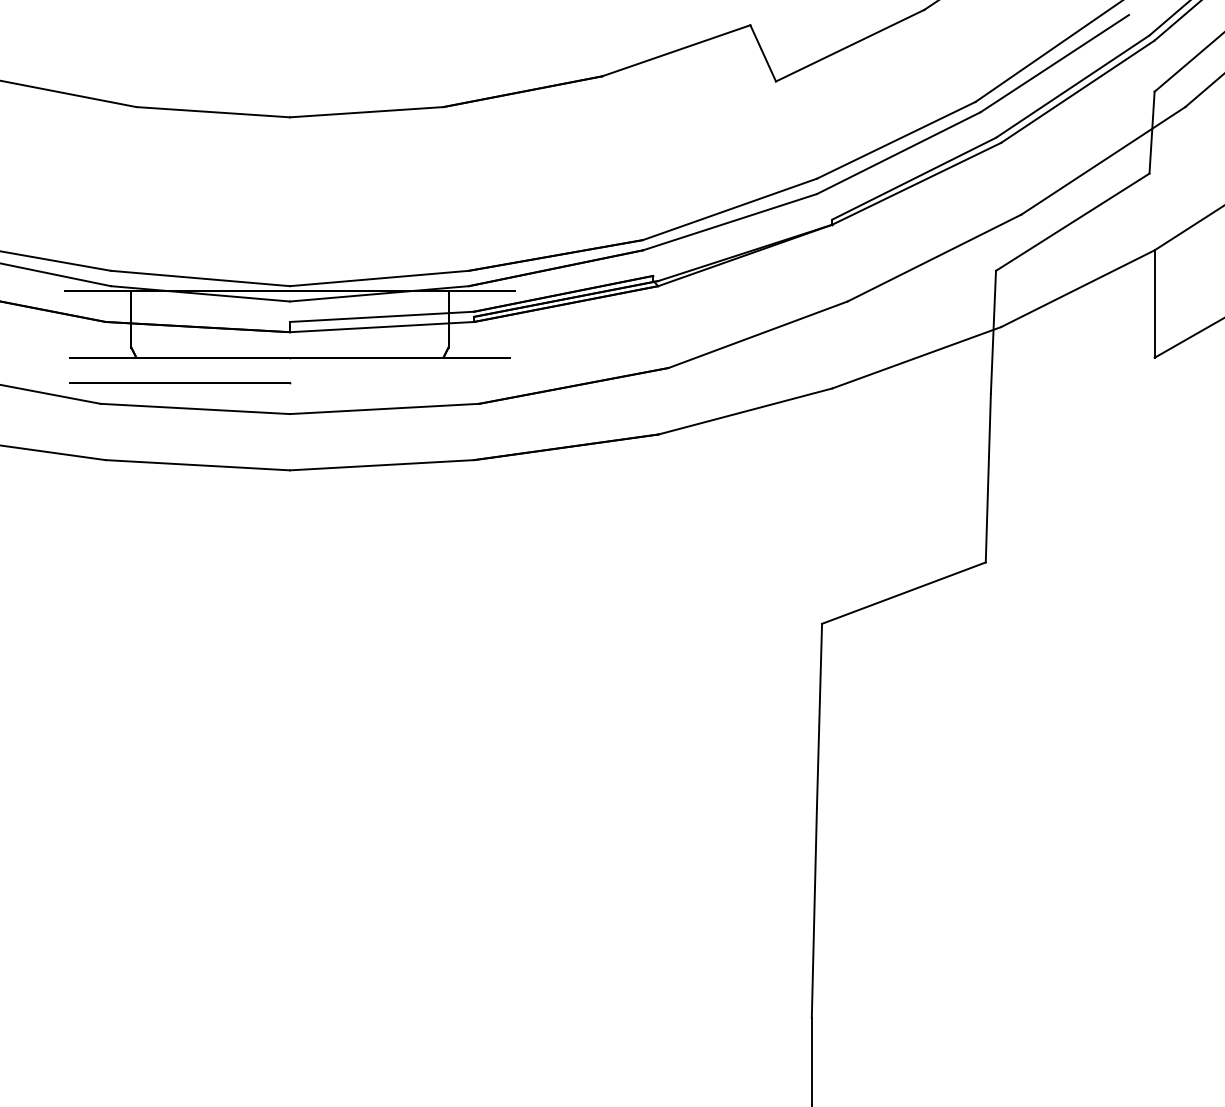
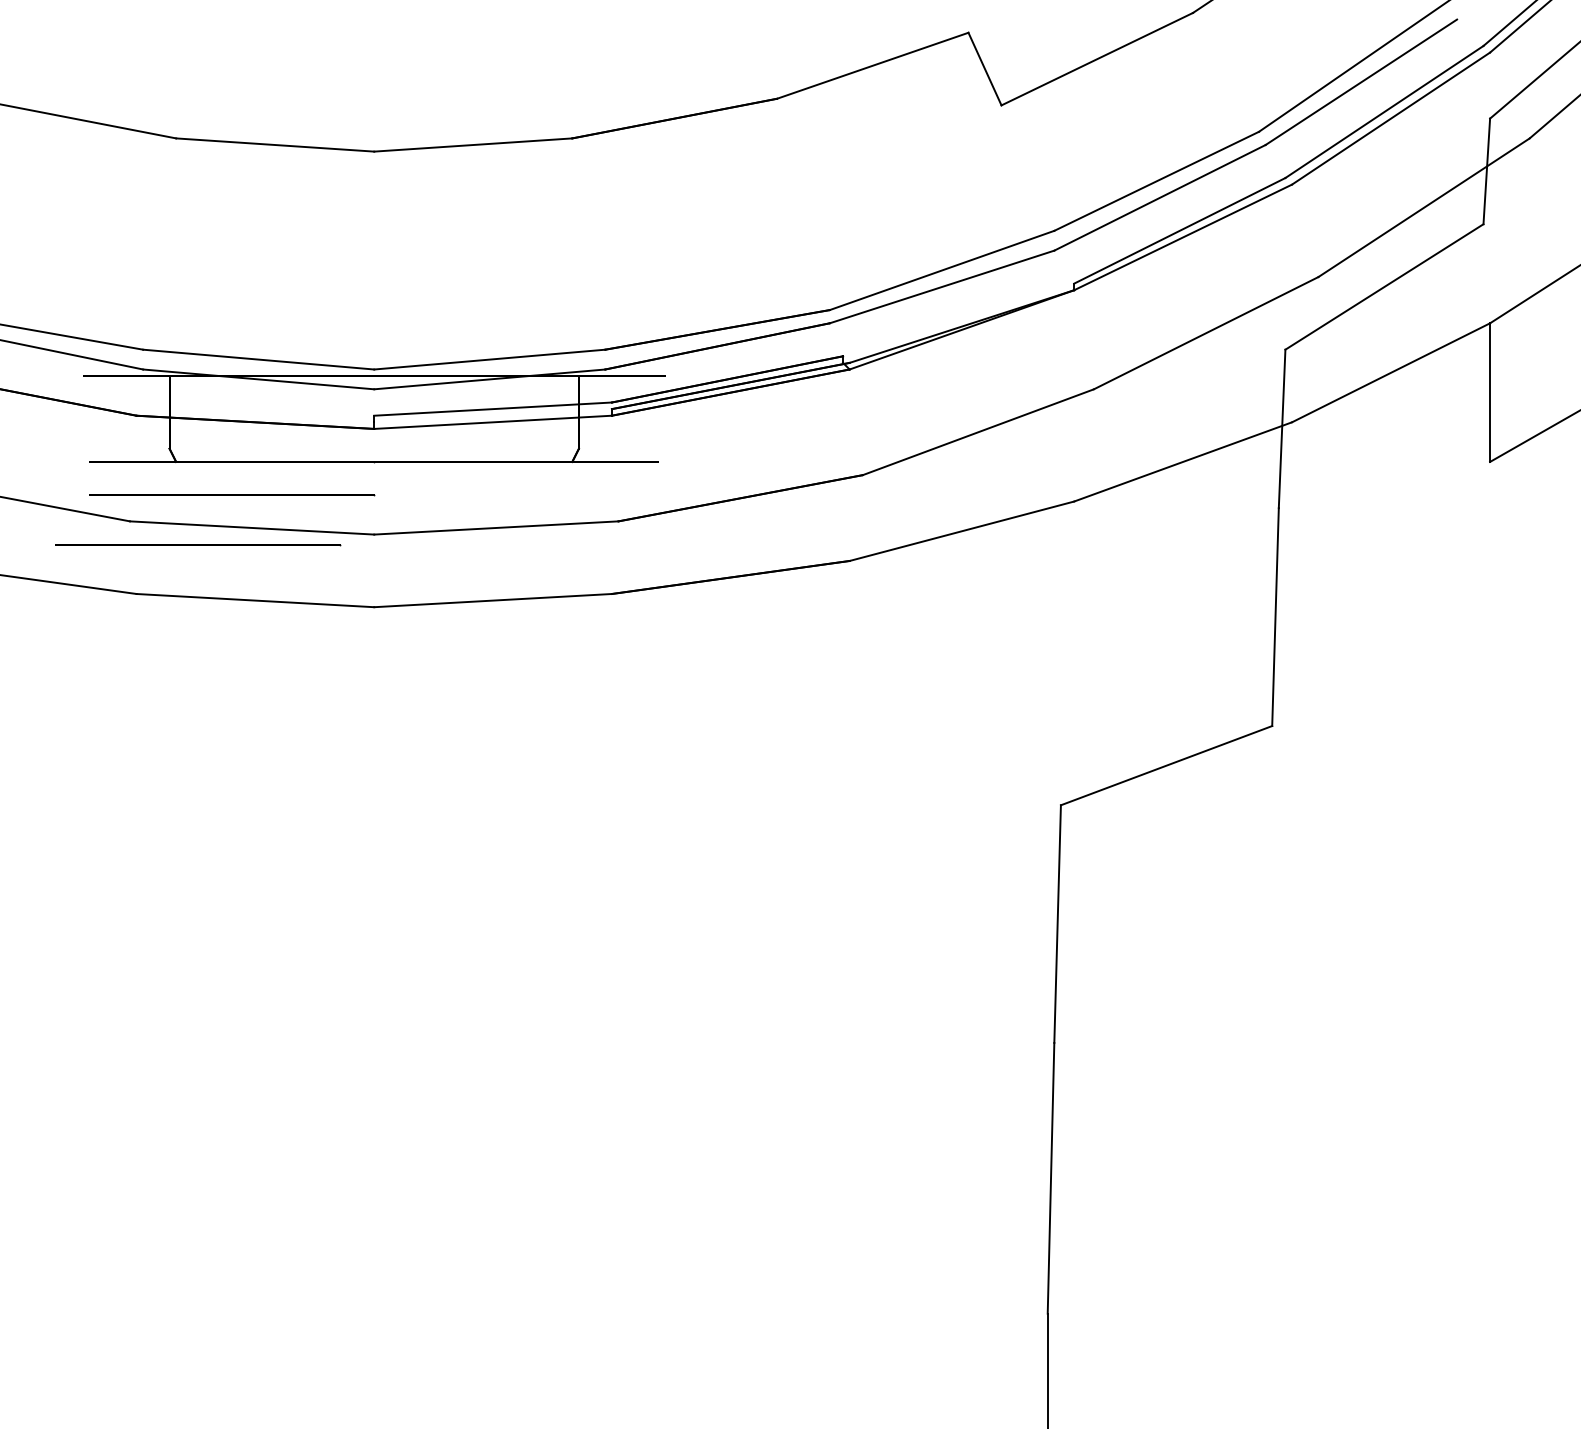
line: (153, 422) -> (198, 545), added

